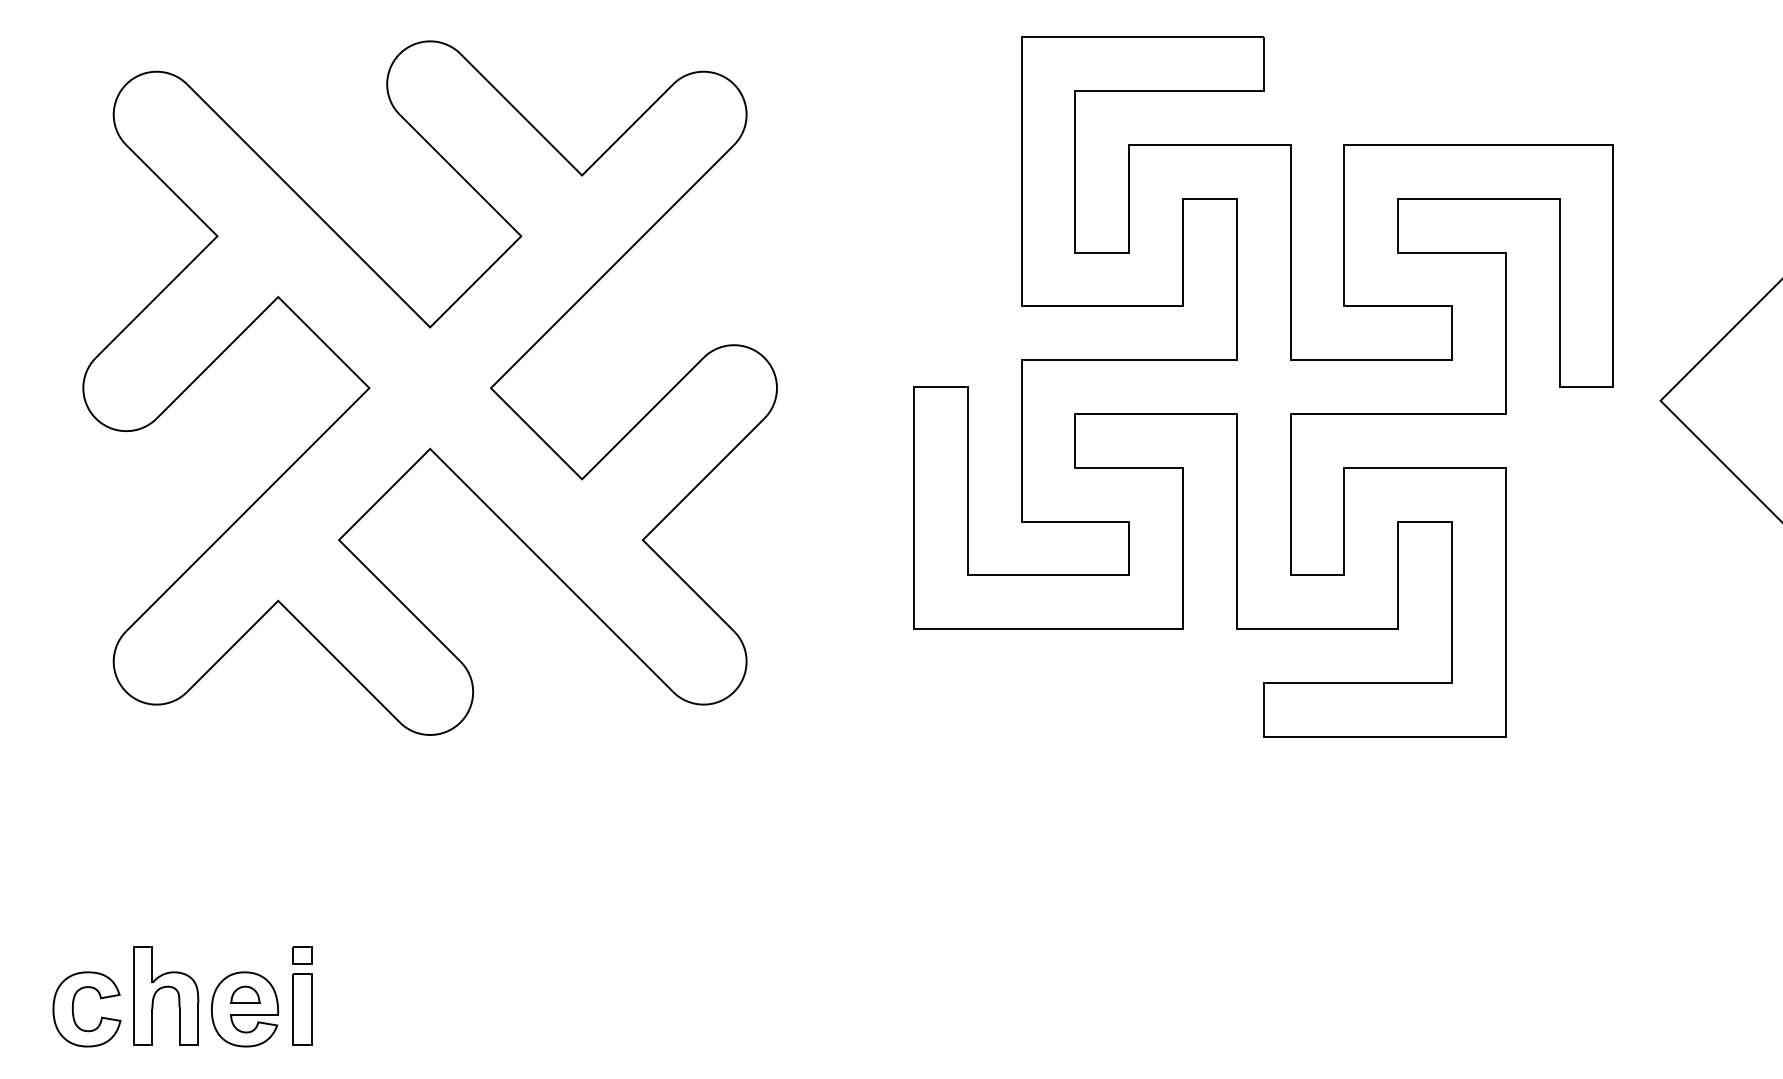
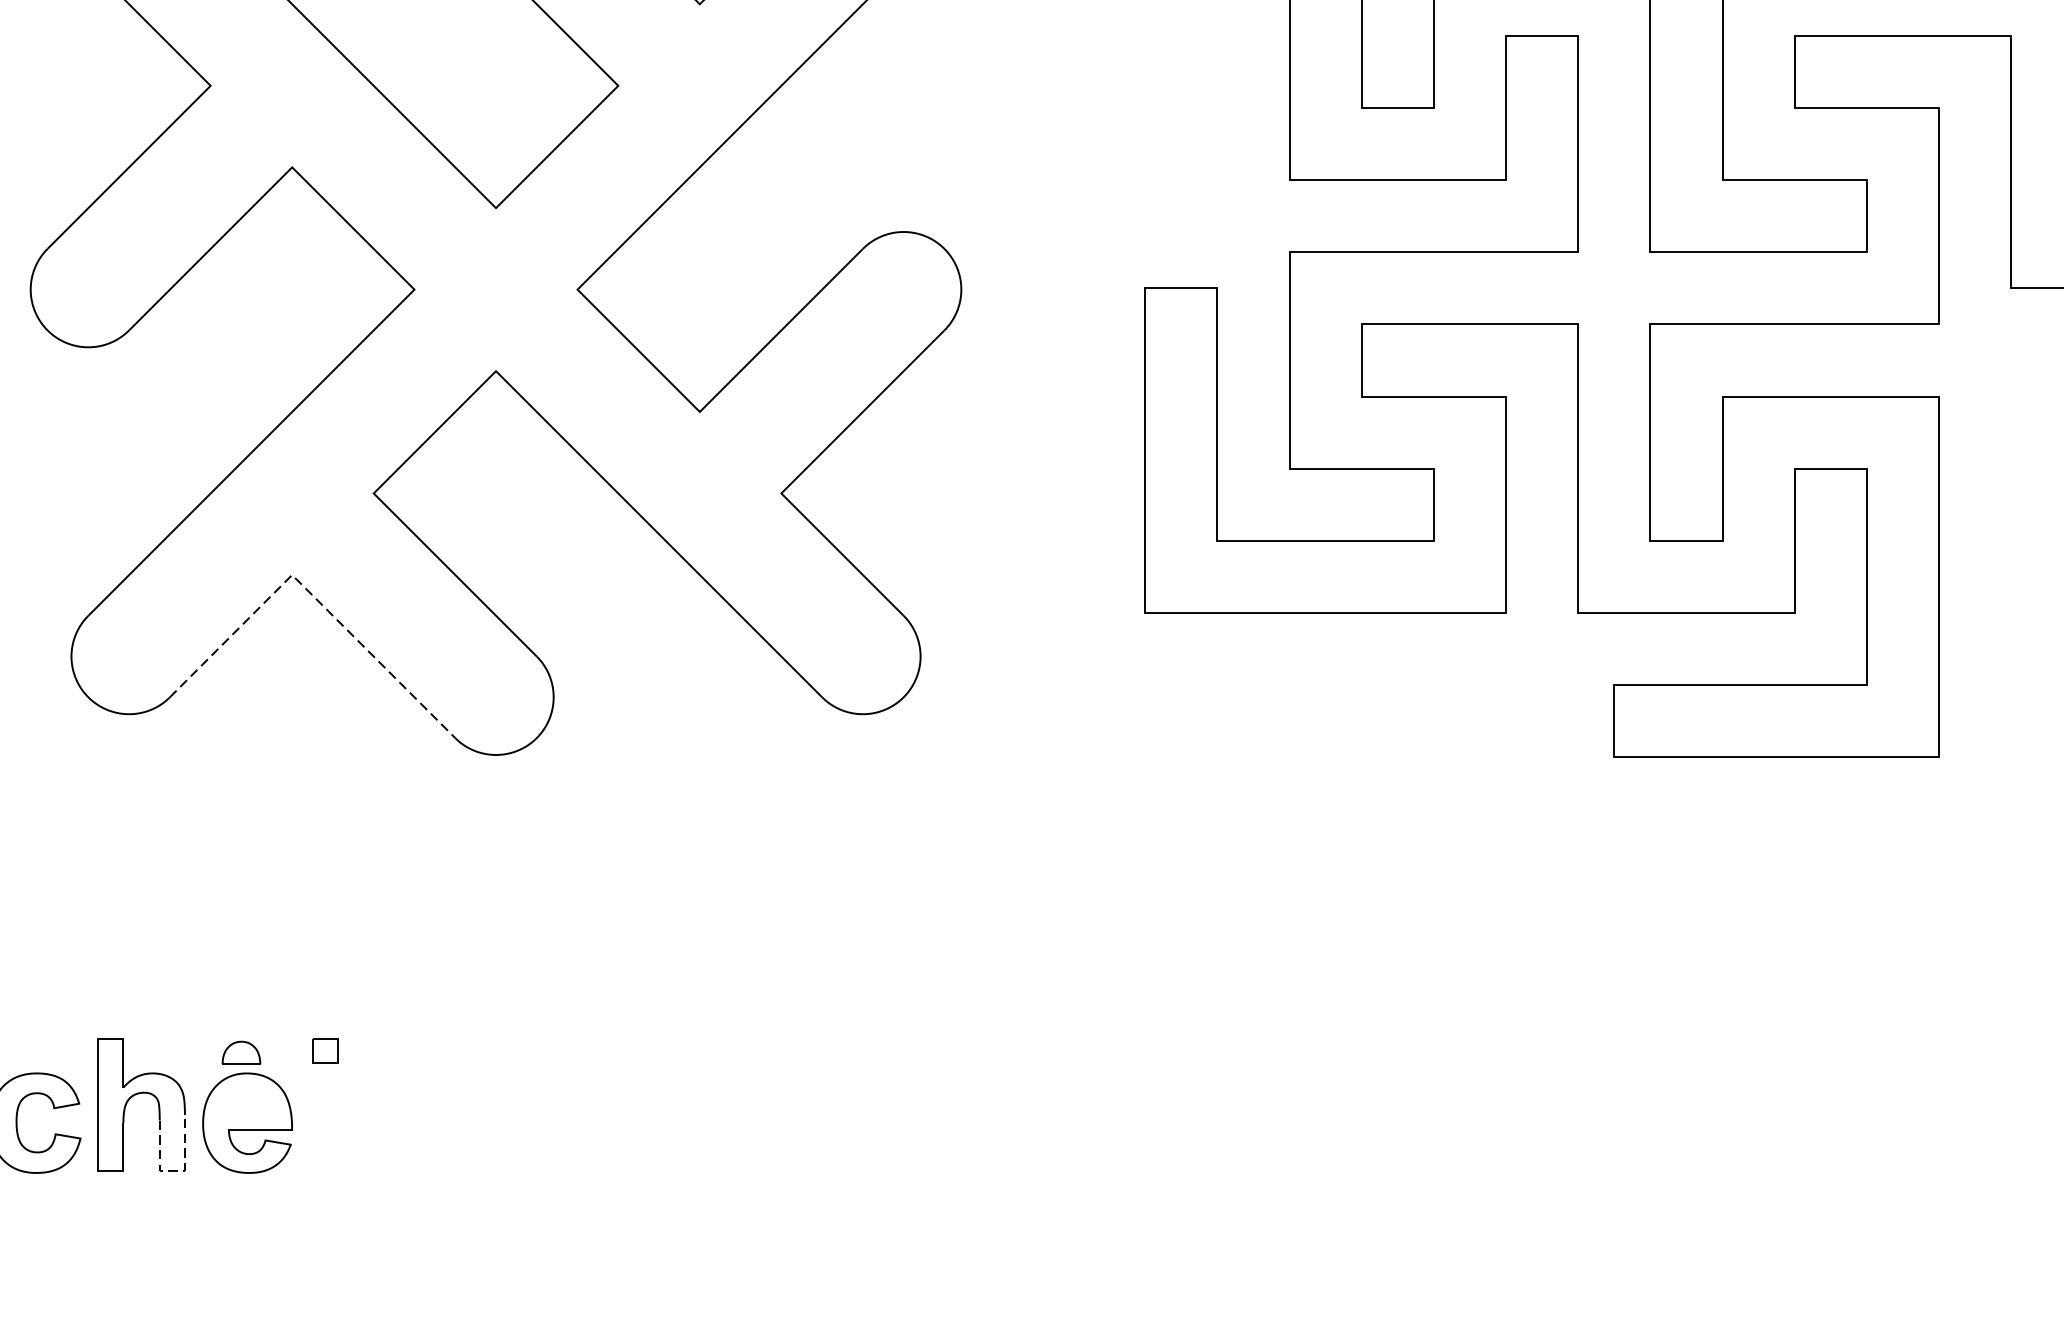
line: (293, 615) -> (312, 594), solid -> dashed
part: (245, 994) -> (241, 1052), moved
part: (302, 1009) -> (324, 1123), removed
line: (191, 1044) -> (175, 1170), solid -> dashed

